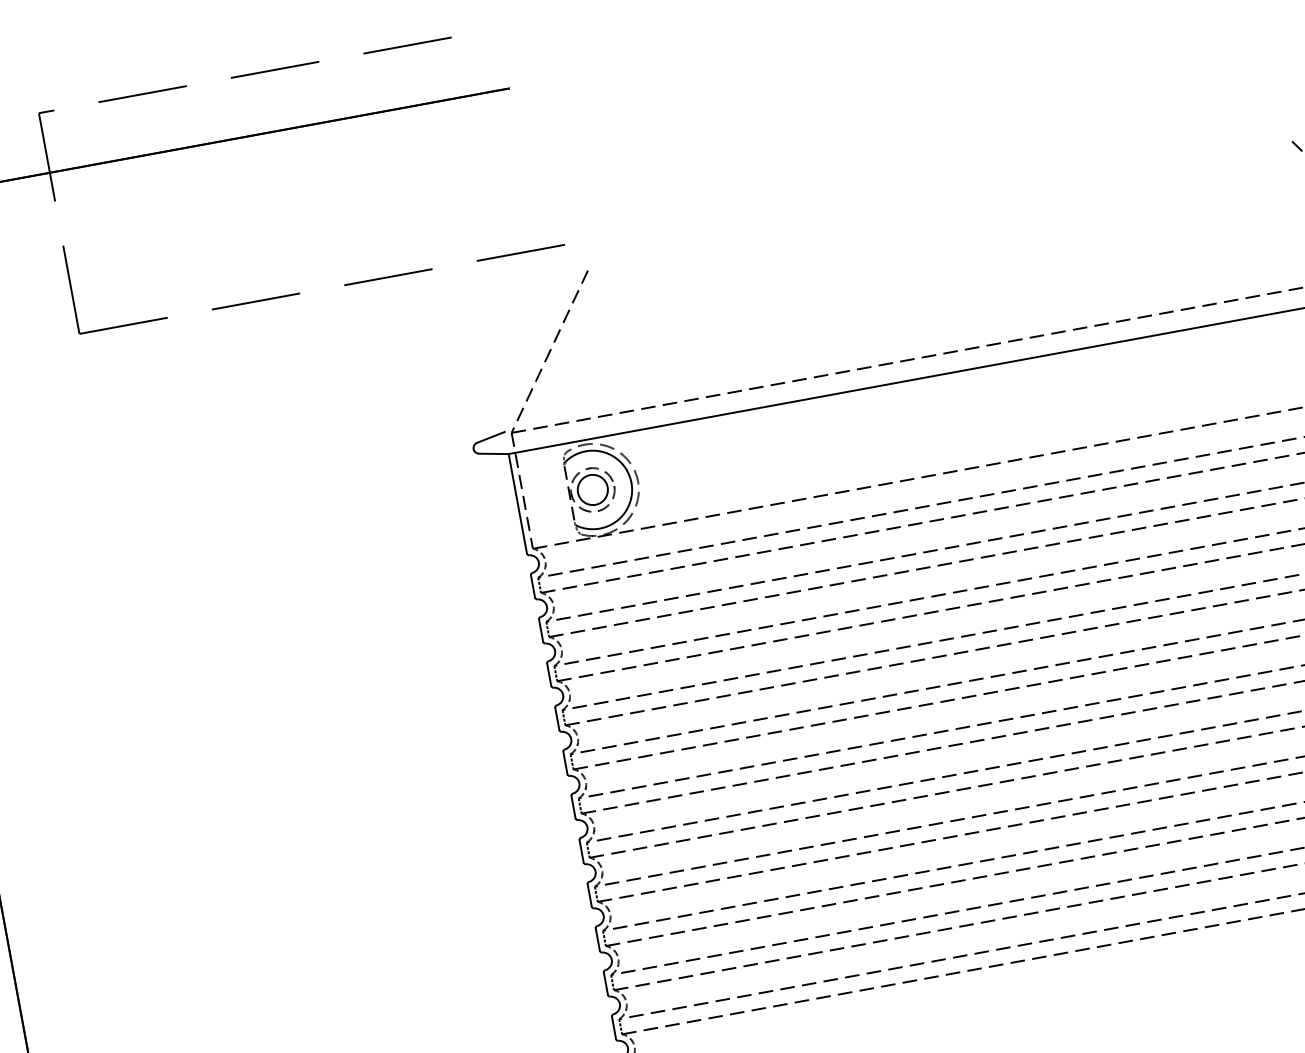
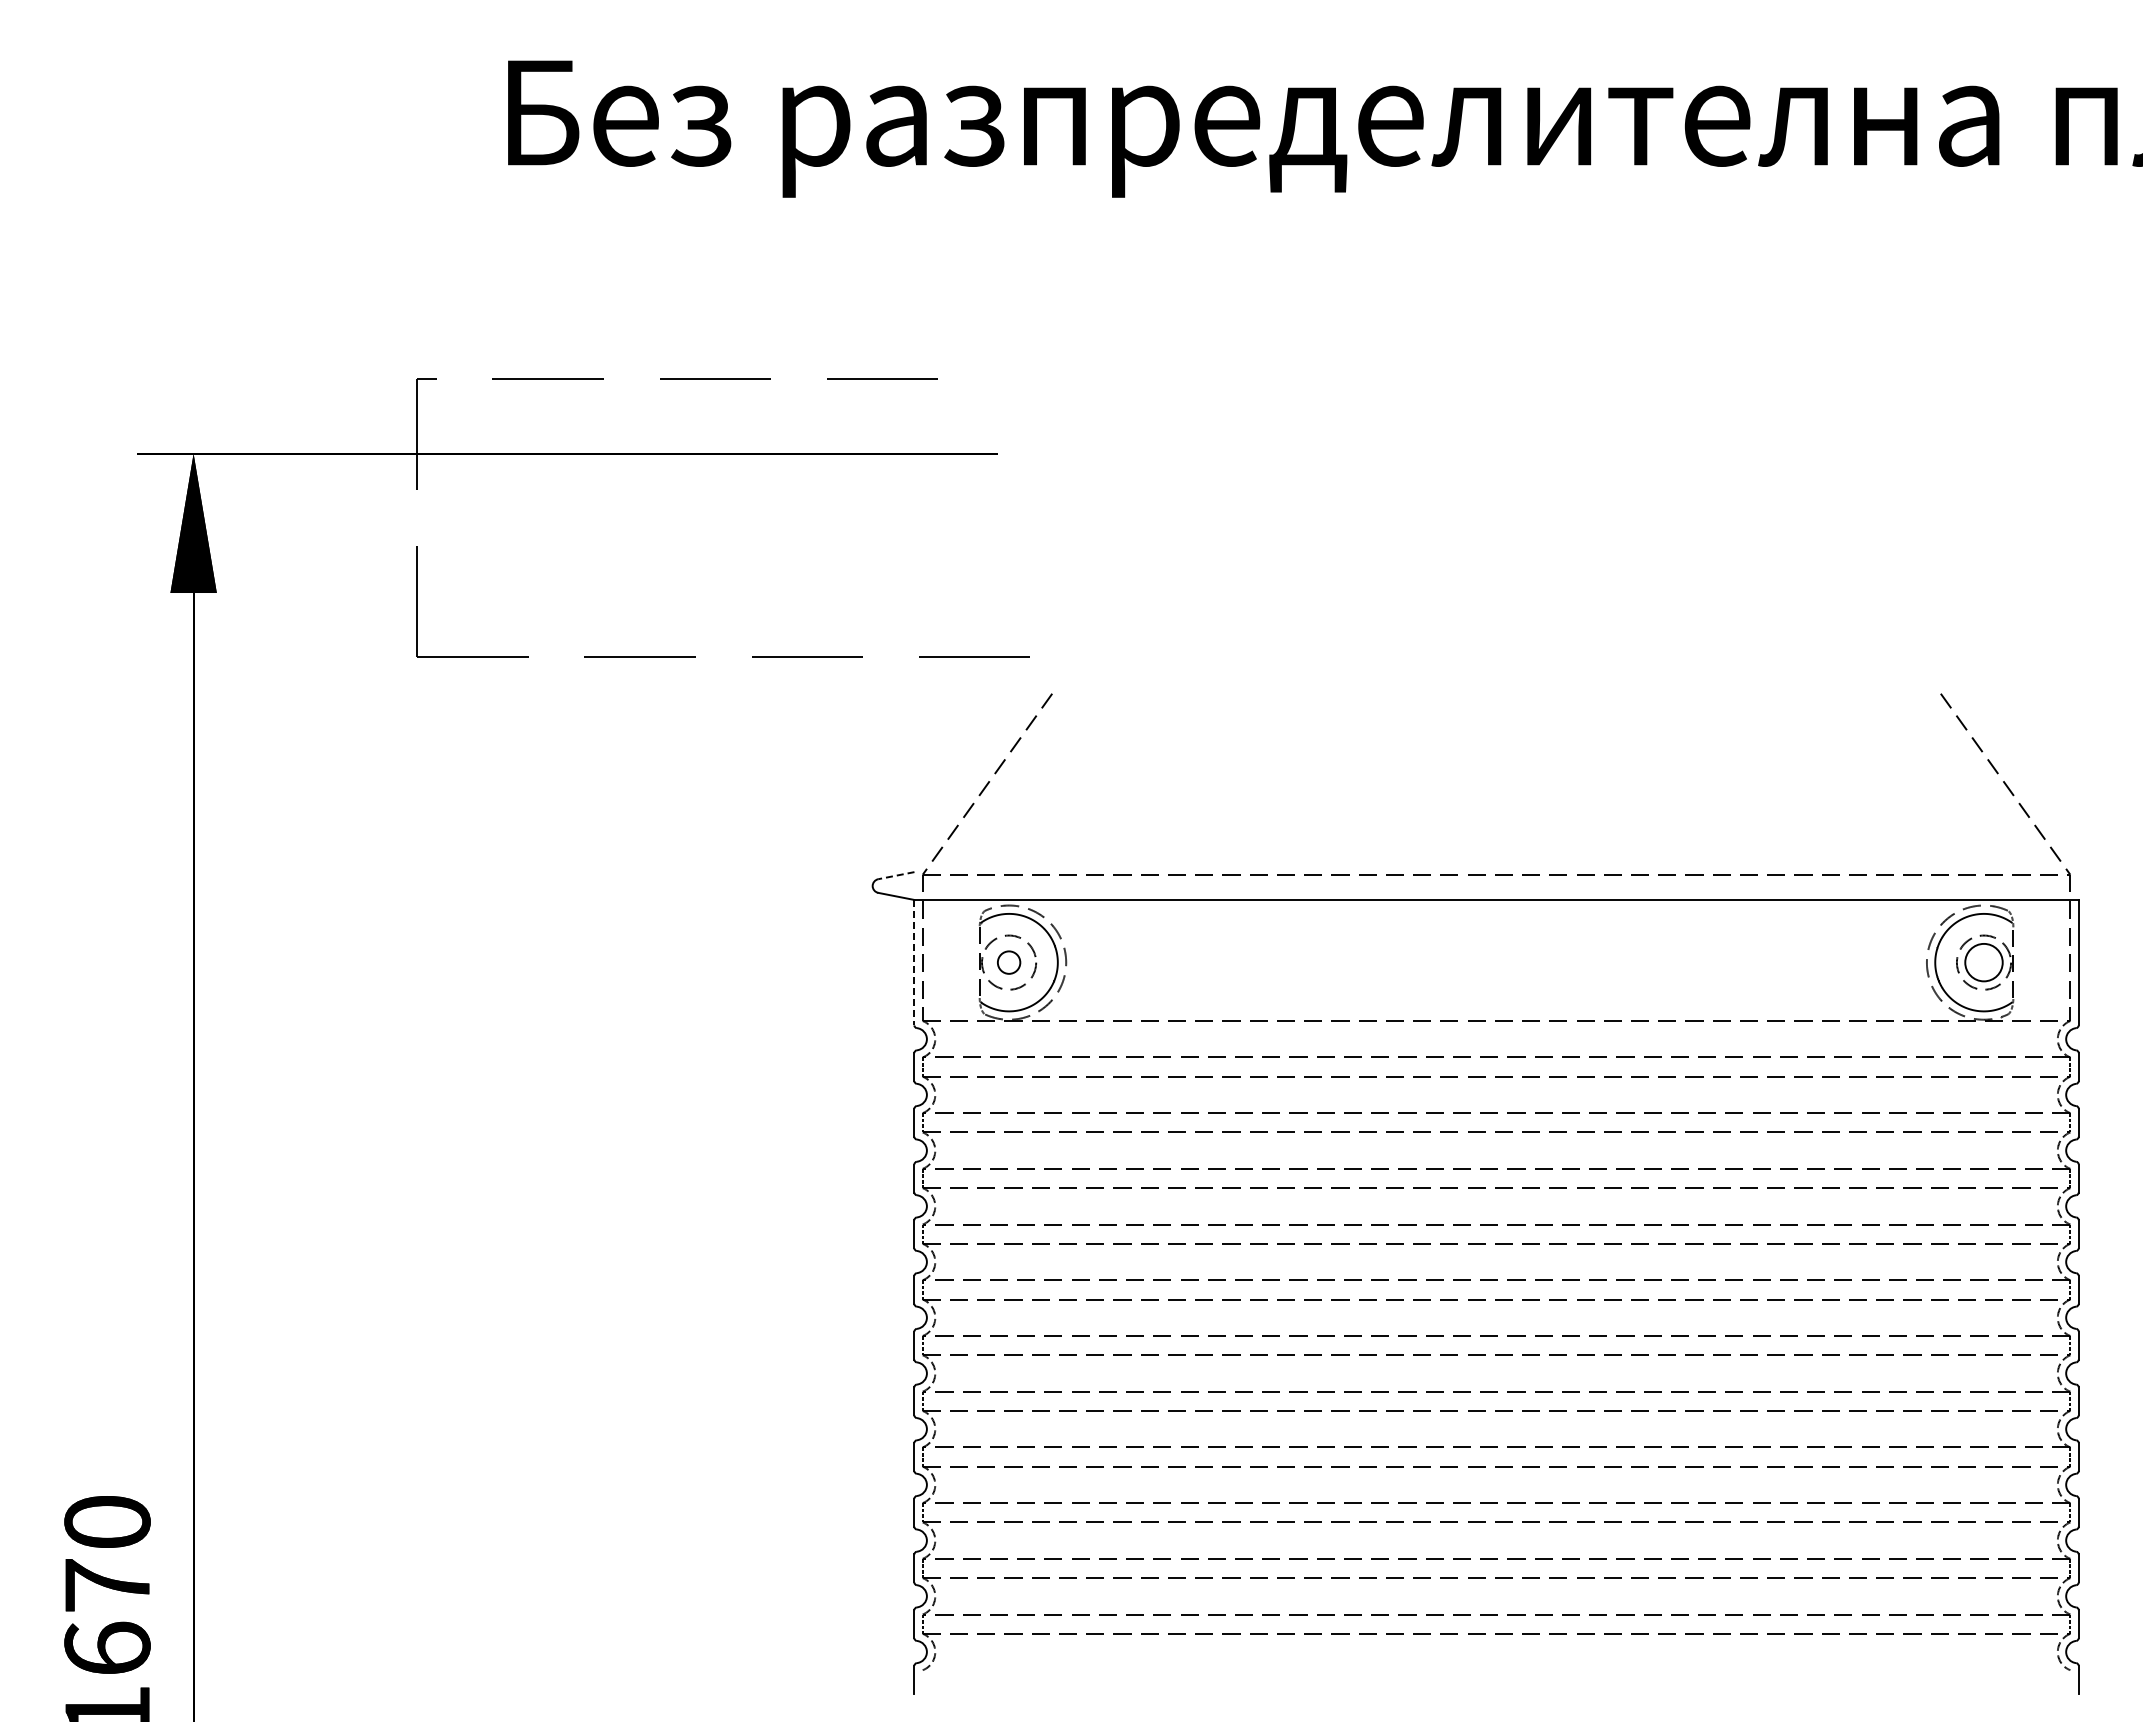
line: (490, 437) -> (895, 875), solid -> dashed
circle: (592, 489) -> (1008, 962), size x0.6
line: (517, 503) -> (914, 962), solid -> dashed

